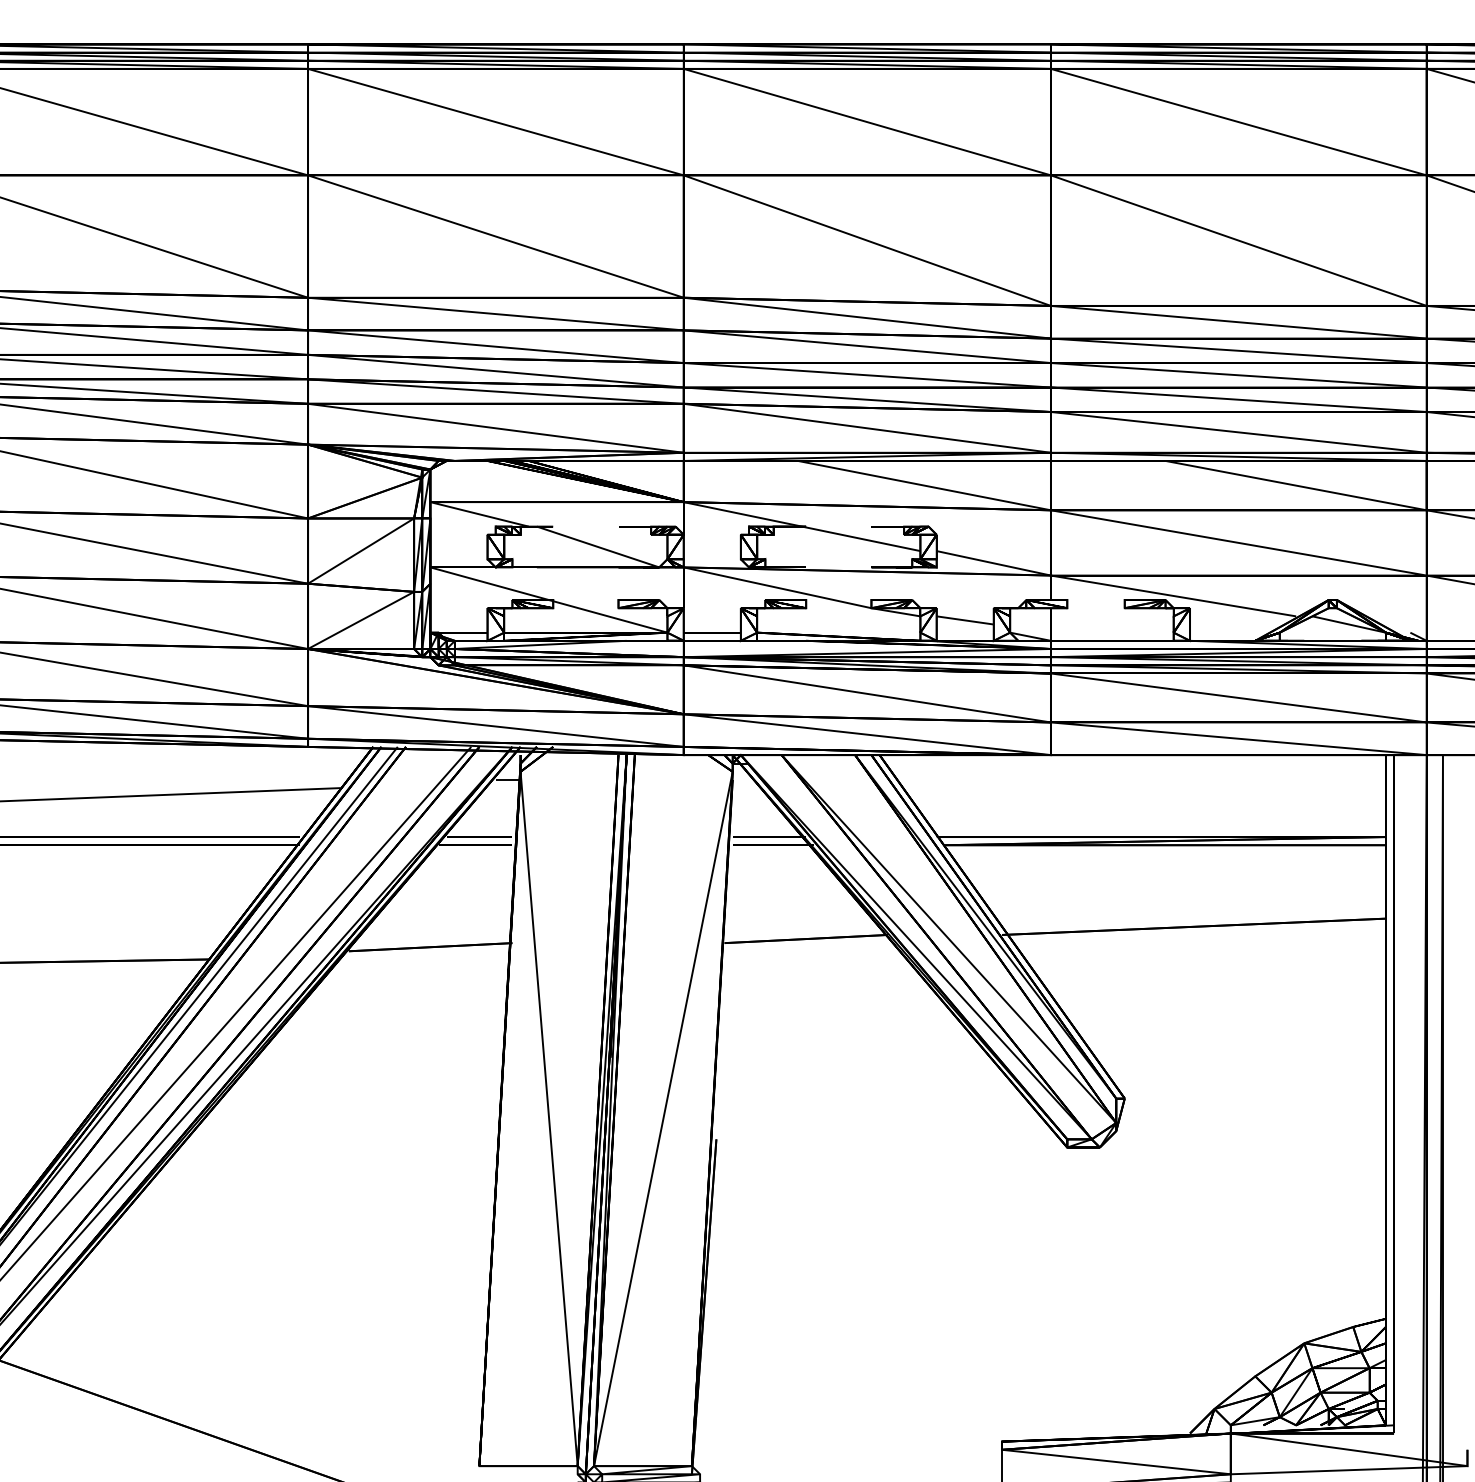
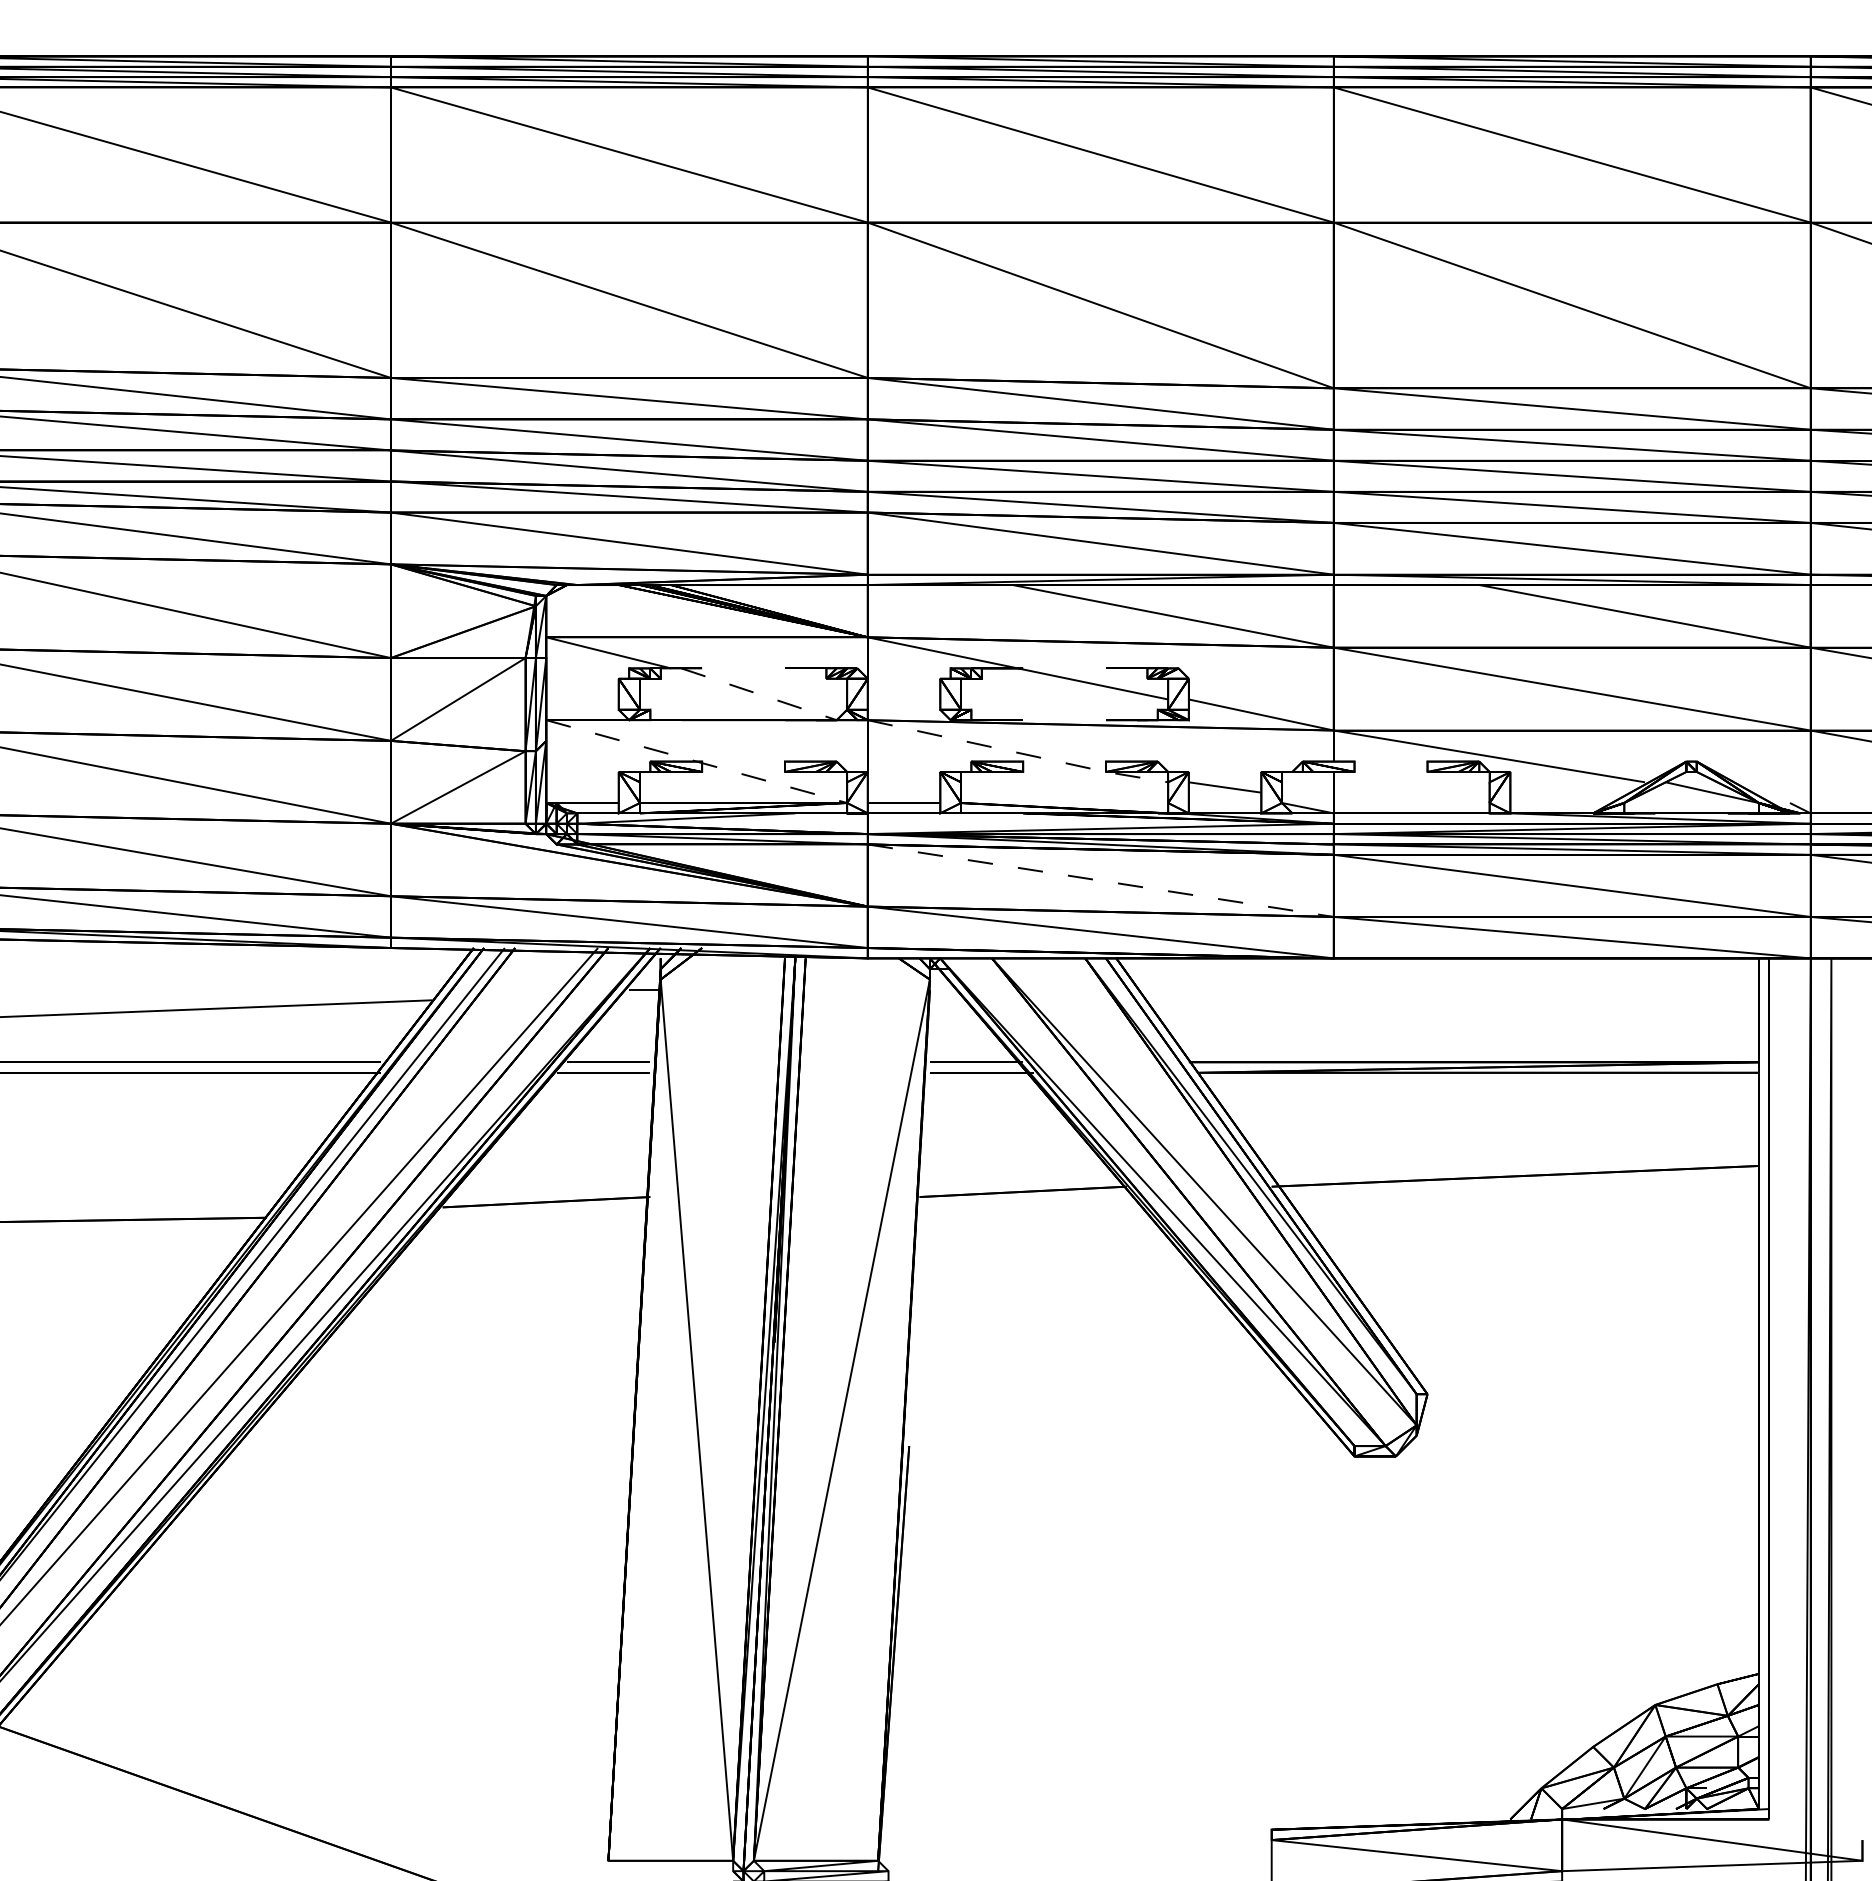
line: (598, 547) -> (759, 694), solid -> dashed
line: (802, 592) -> (1018, 752), solid -> dashed
line: (549, 599) -> (697, 761), solid -> dashed
line: (892, 697) -> (1132, 885), solid -> dashed

